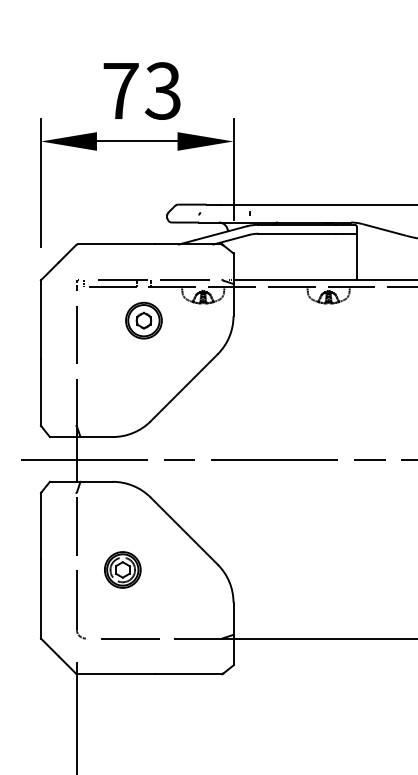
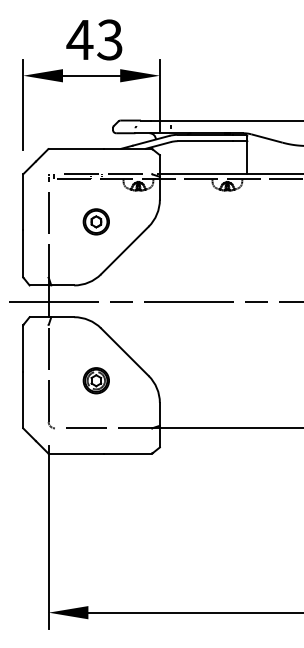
text: (120, 90) -> (79, 39), 73 -> 43
part: (142, 320) -> (95, 221), moved
part: (121, 569) -> (95, 380), moved

